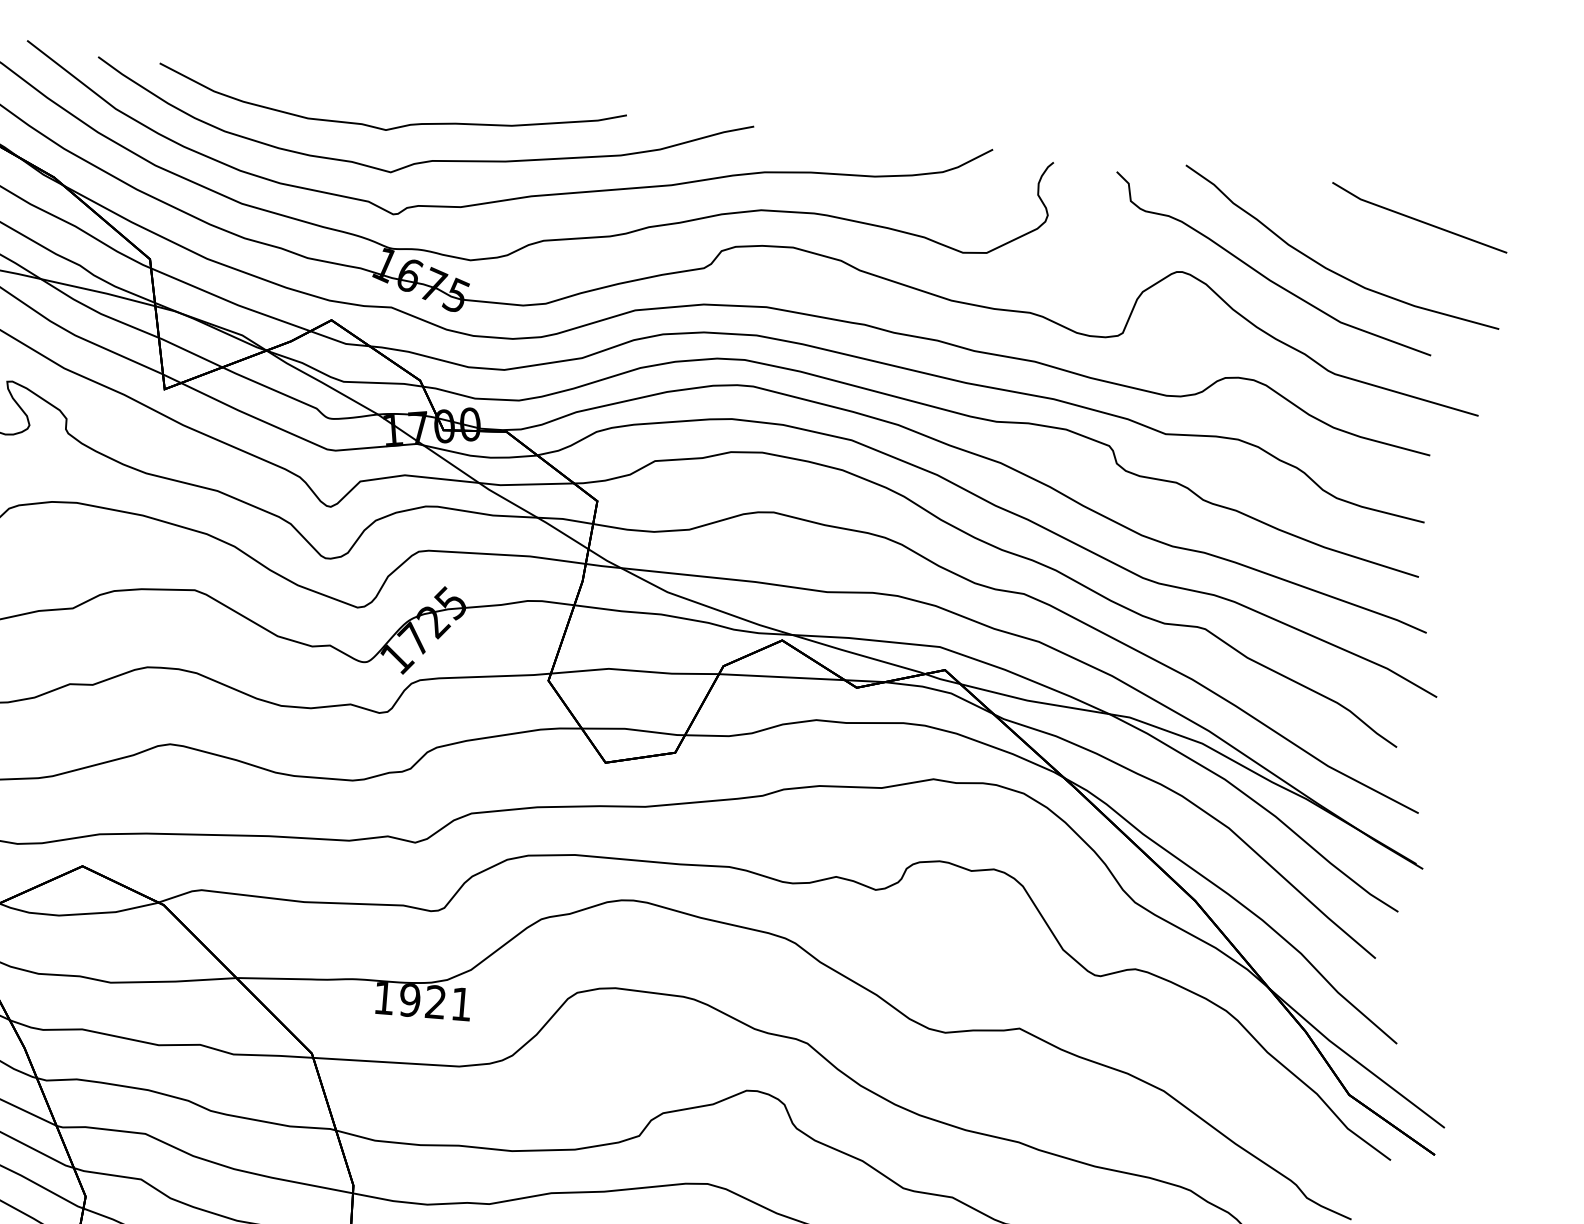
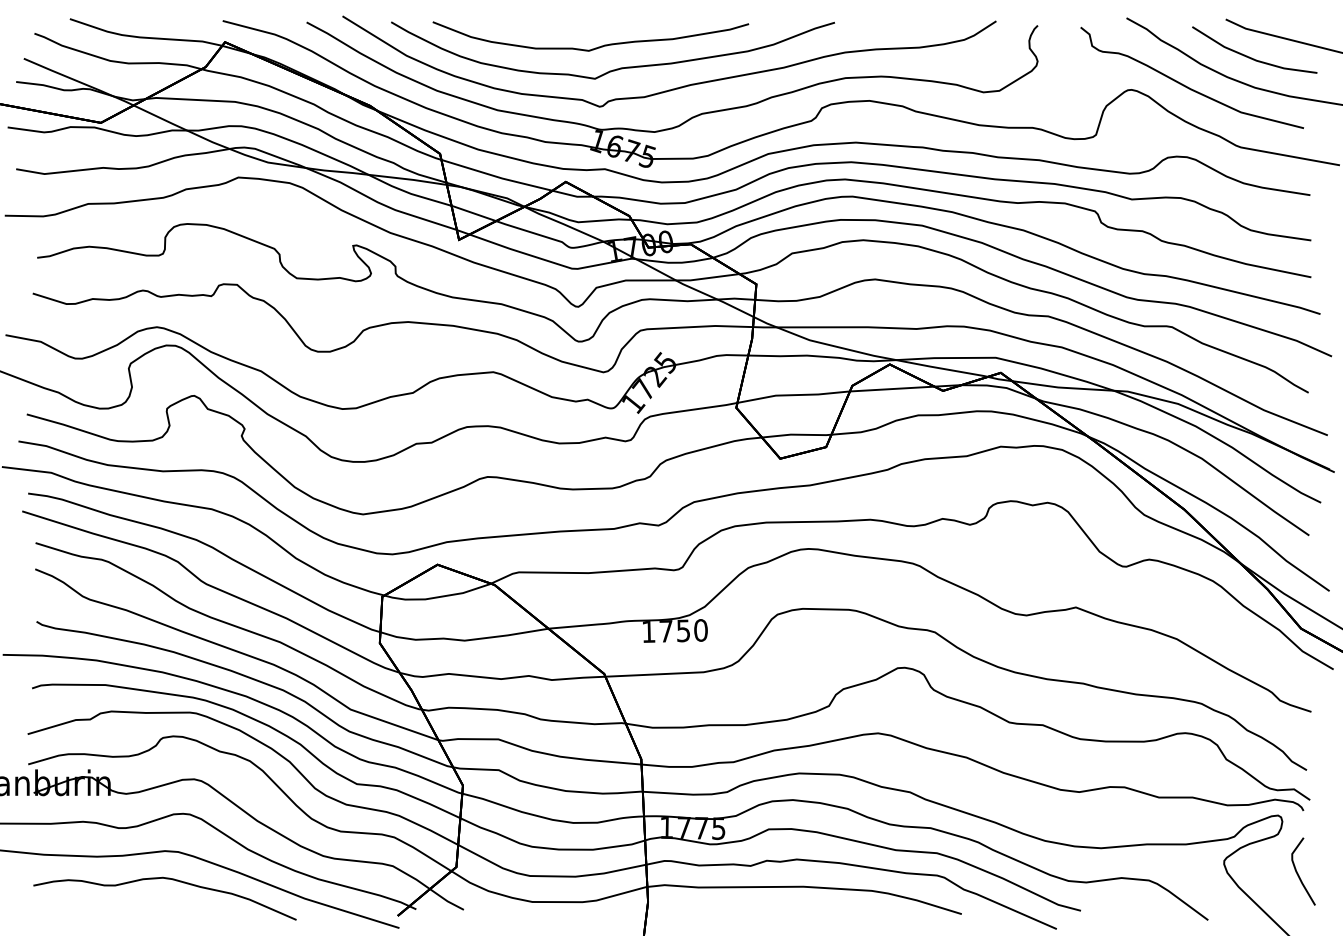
line: (1364, 242) -> (1251, 57), added
text: (435, 1001) -> (683, 630), 1921 -> 1750

